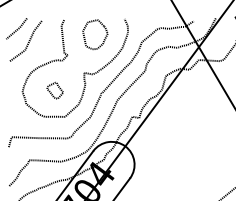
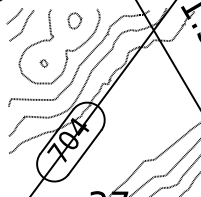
part: (95, 34) -> (74, 20), size x0.7
part: (54, 90) -> (43, 63), size x0.6

